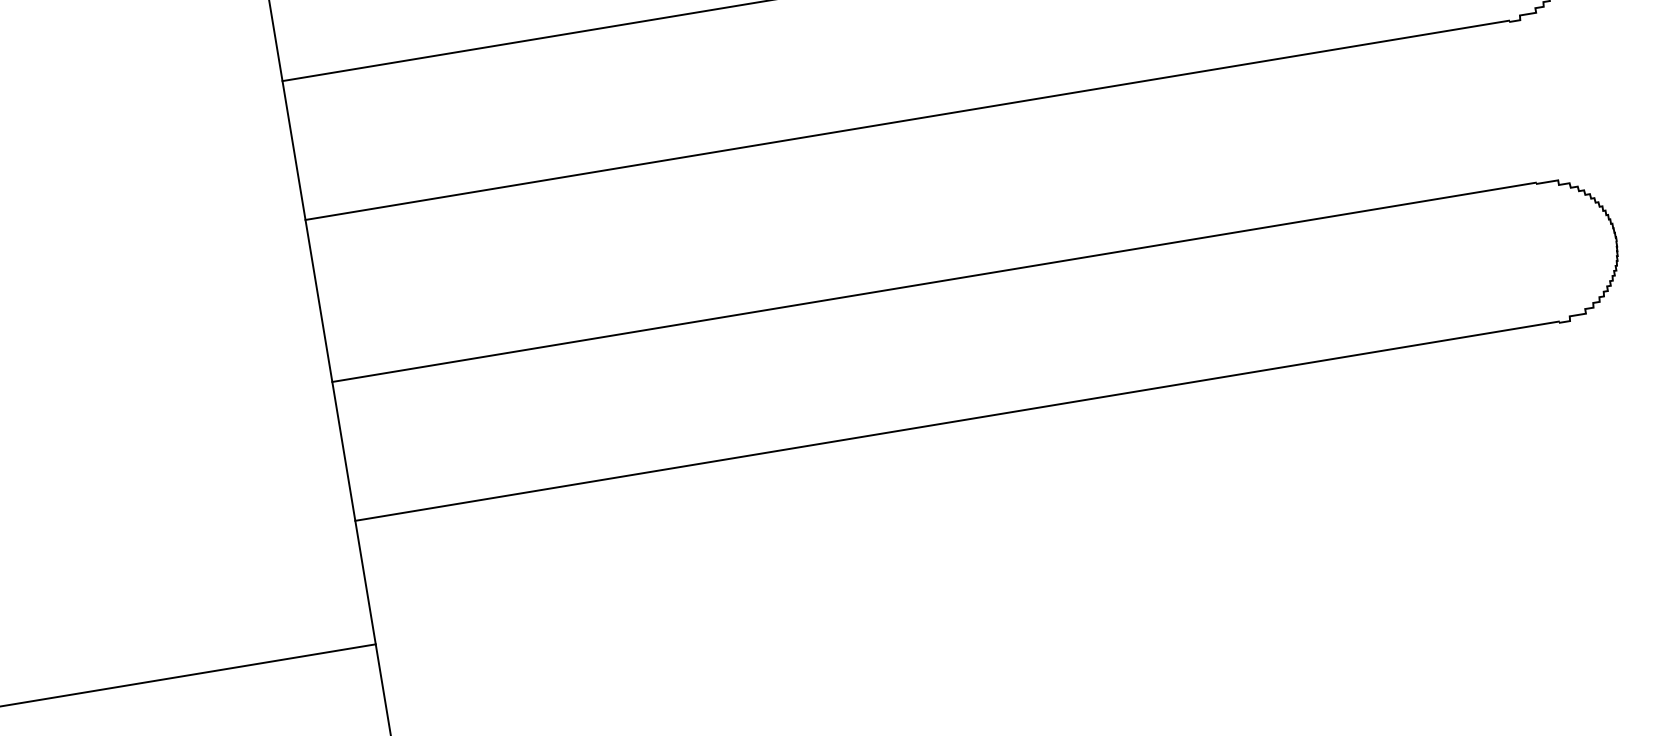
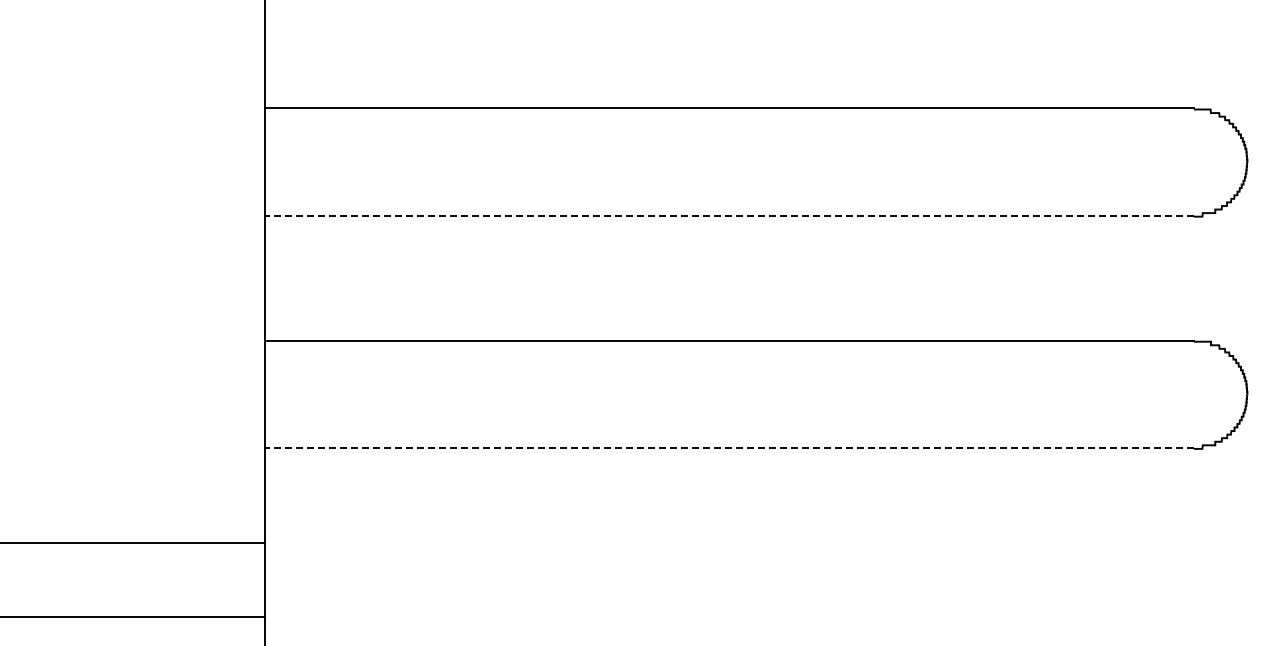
line: (905, 120) -> (728, 215), solid -> dashed
line: (955, 420) -> (728, 447), solid -> dashed

